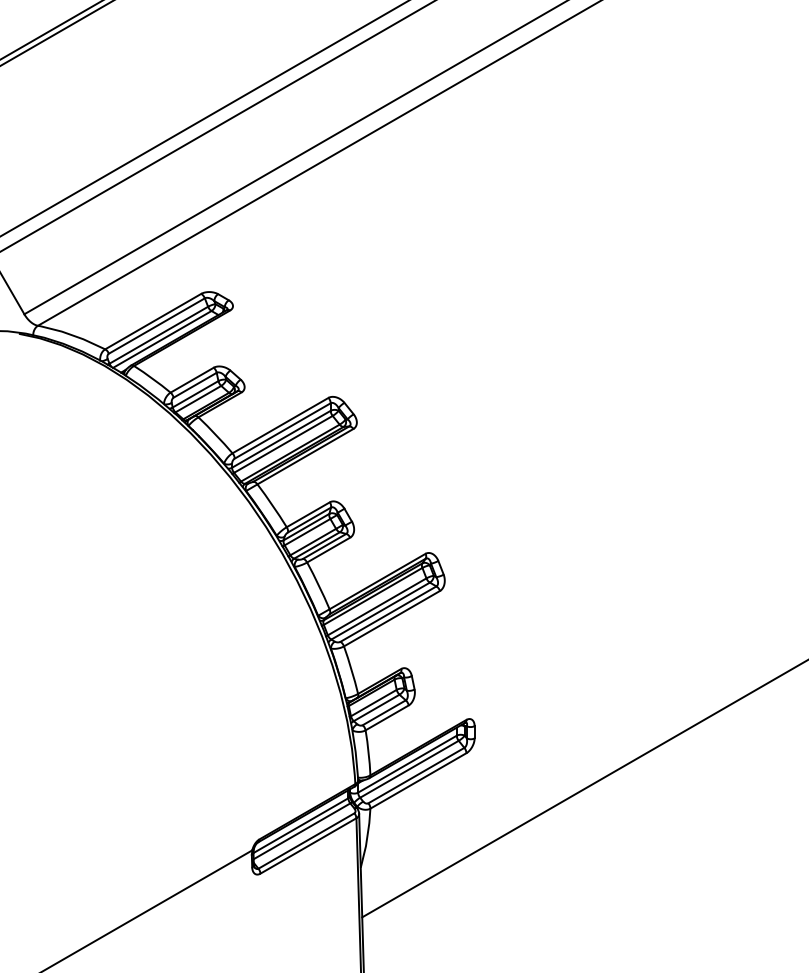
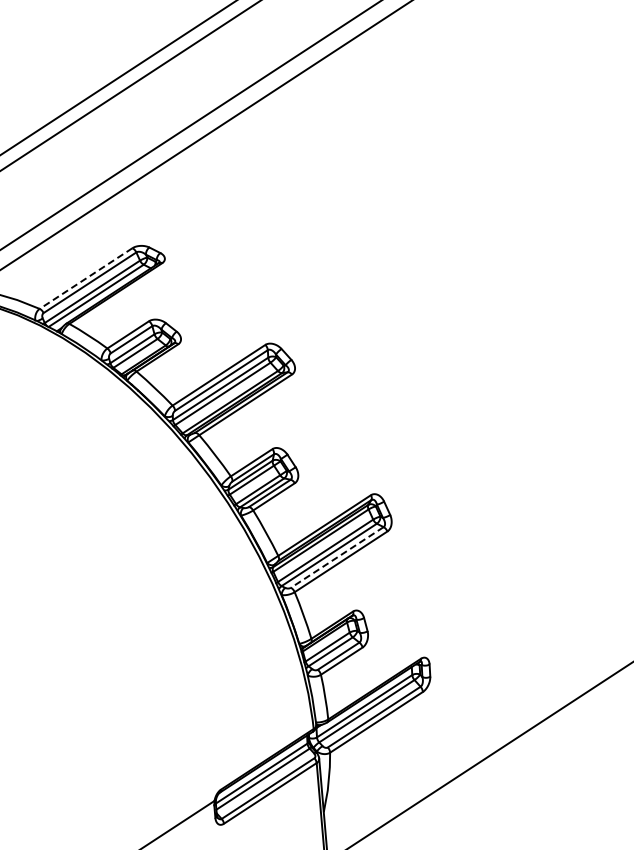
line: (152, 321) -> (85, 278), solid -> dashed
line: (388, 614) -> (337, 557), solid -> dashed

